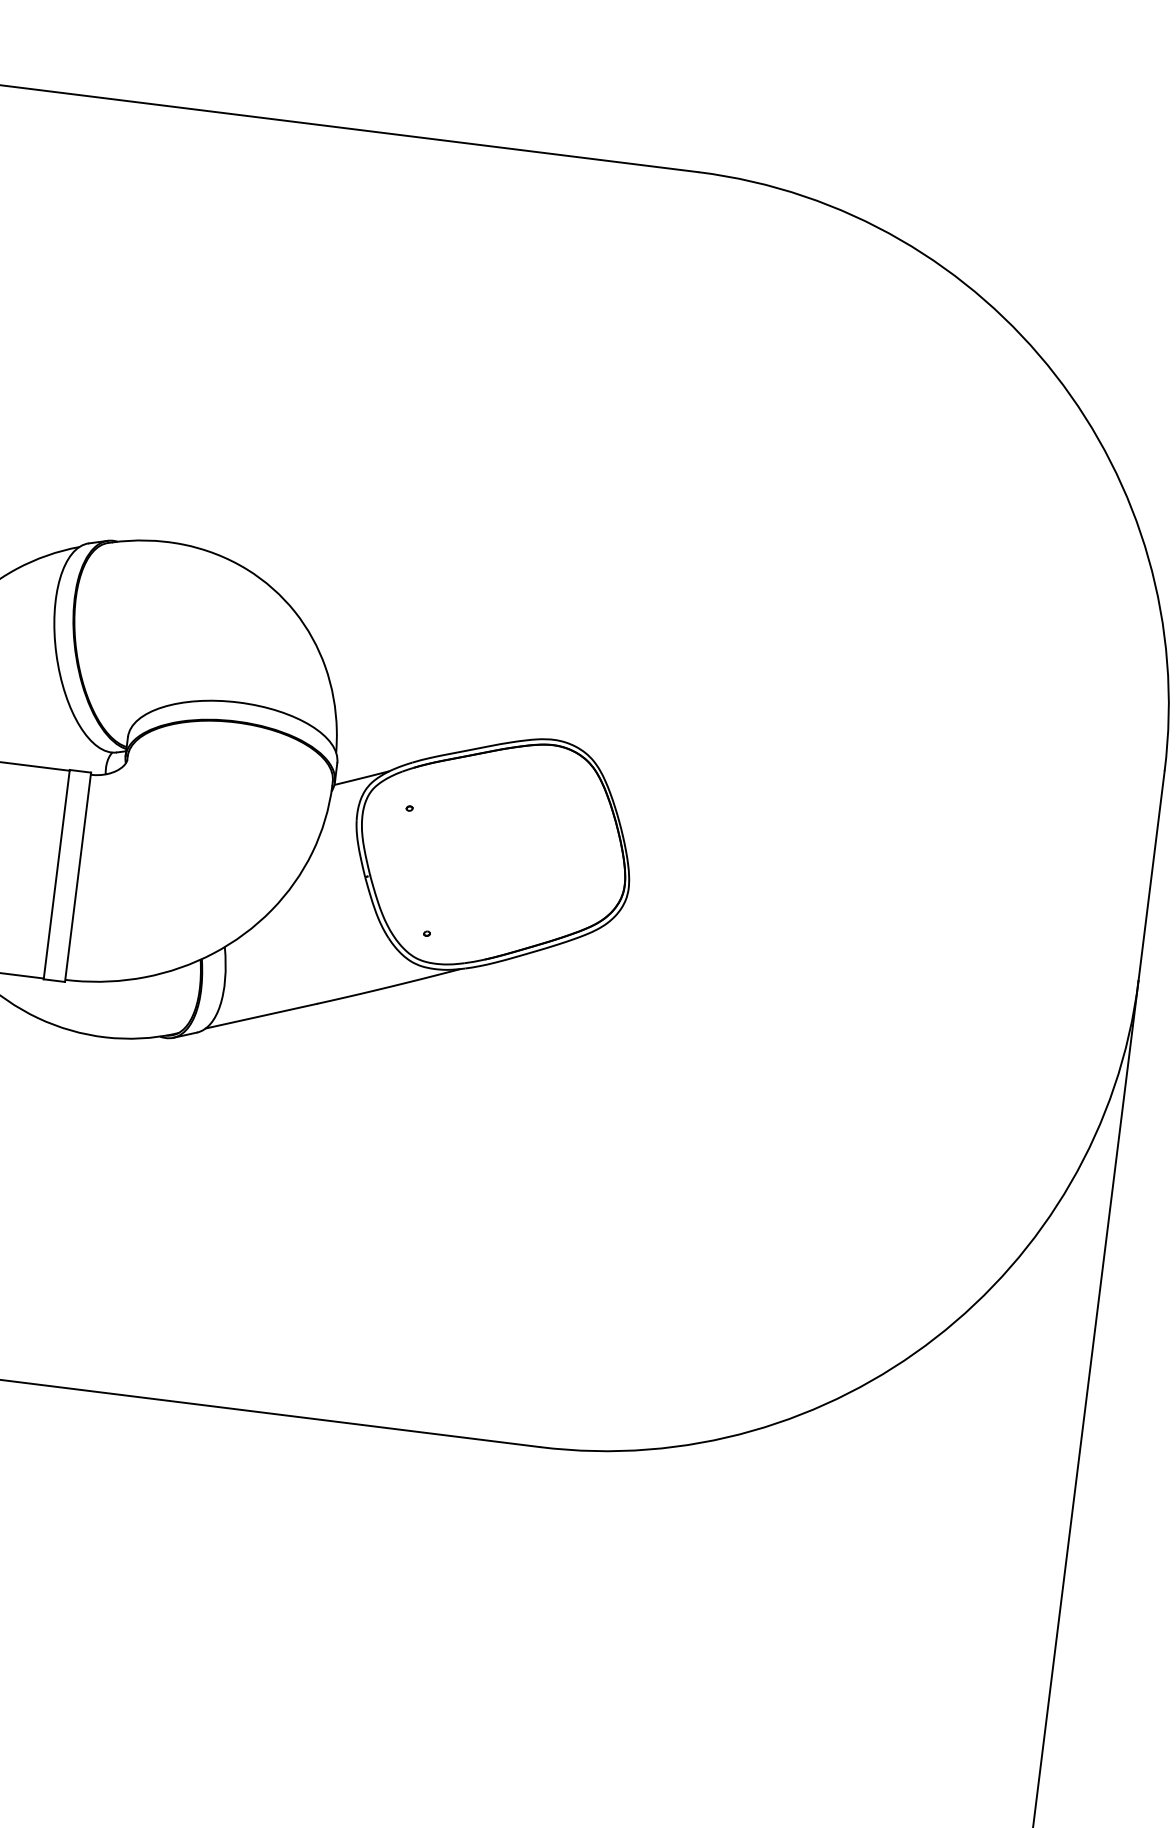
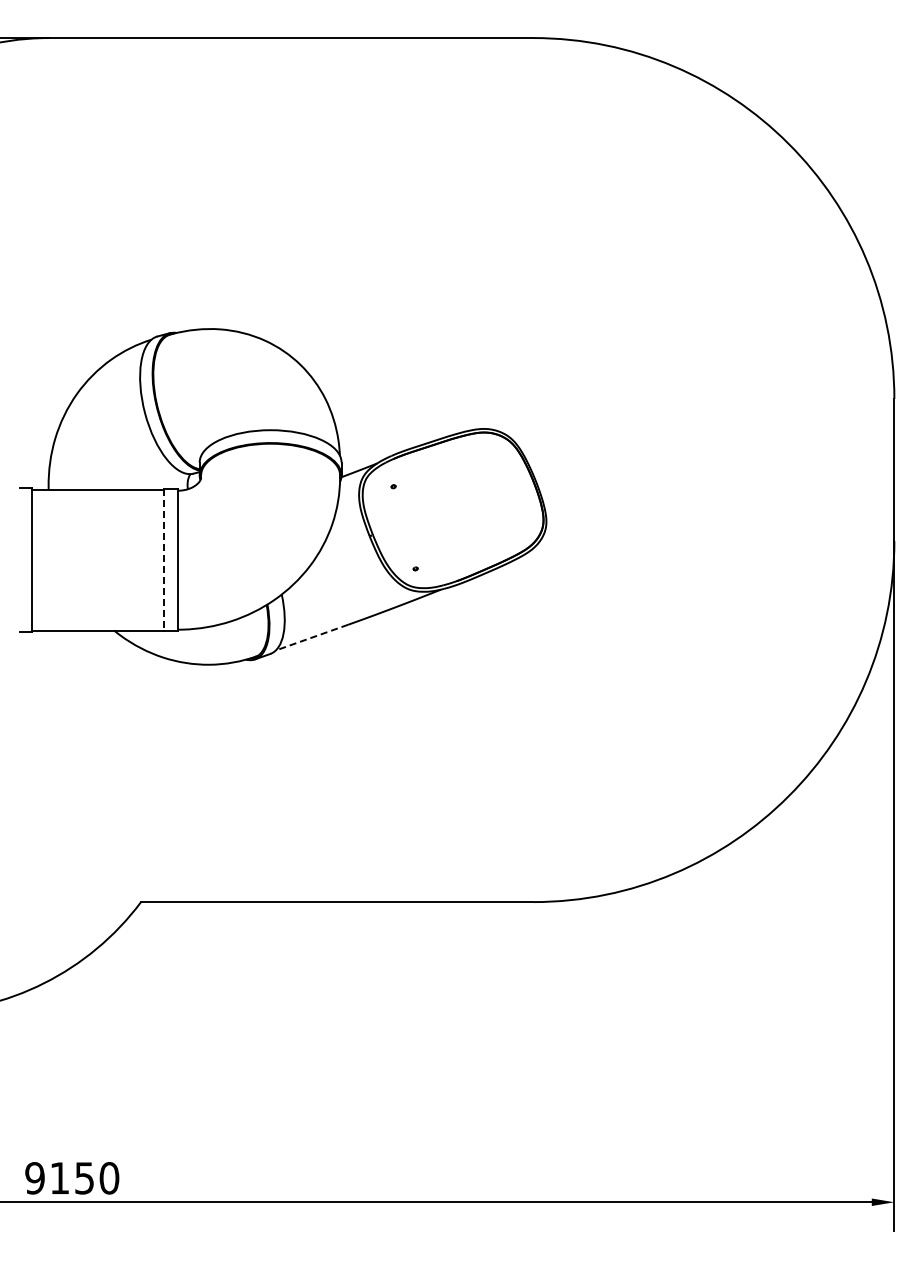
line: (56, 875) -> (163, 560), solid -> dashed
line: (260, 1015) -> (311, 637), solid -> dashed

